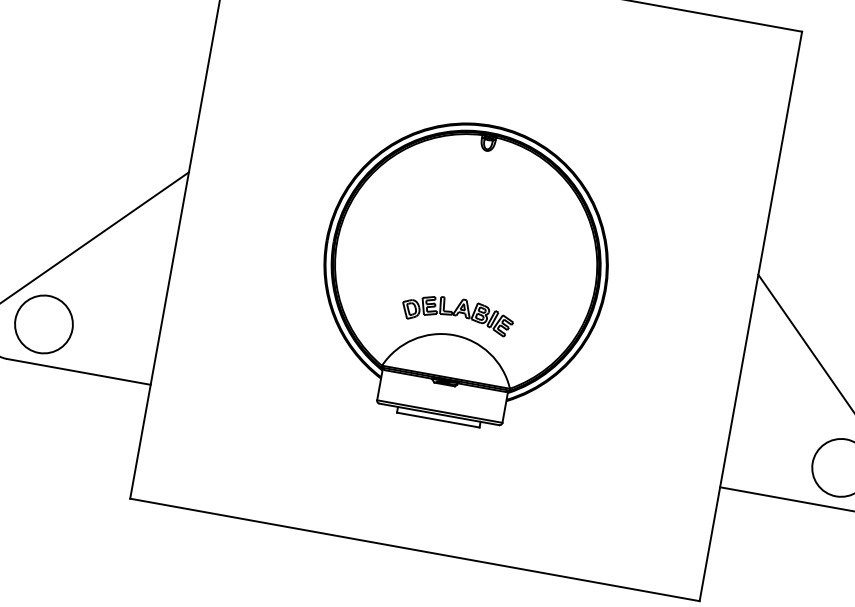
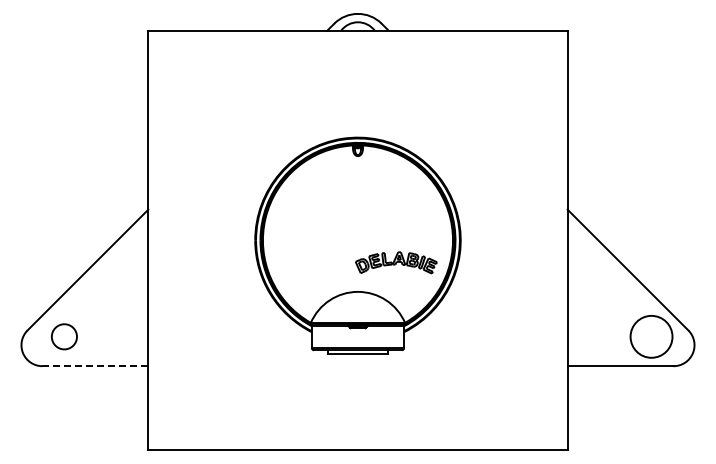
part: (458, 313) -> (396, 262), moved
circle: (44, 324) -> (64, 336), size x0.6
line: (78, 372) -> (95, 366), solid -> dashed

